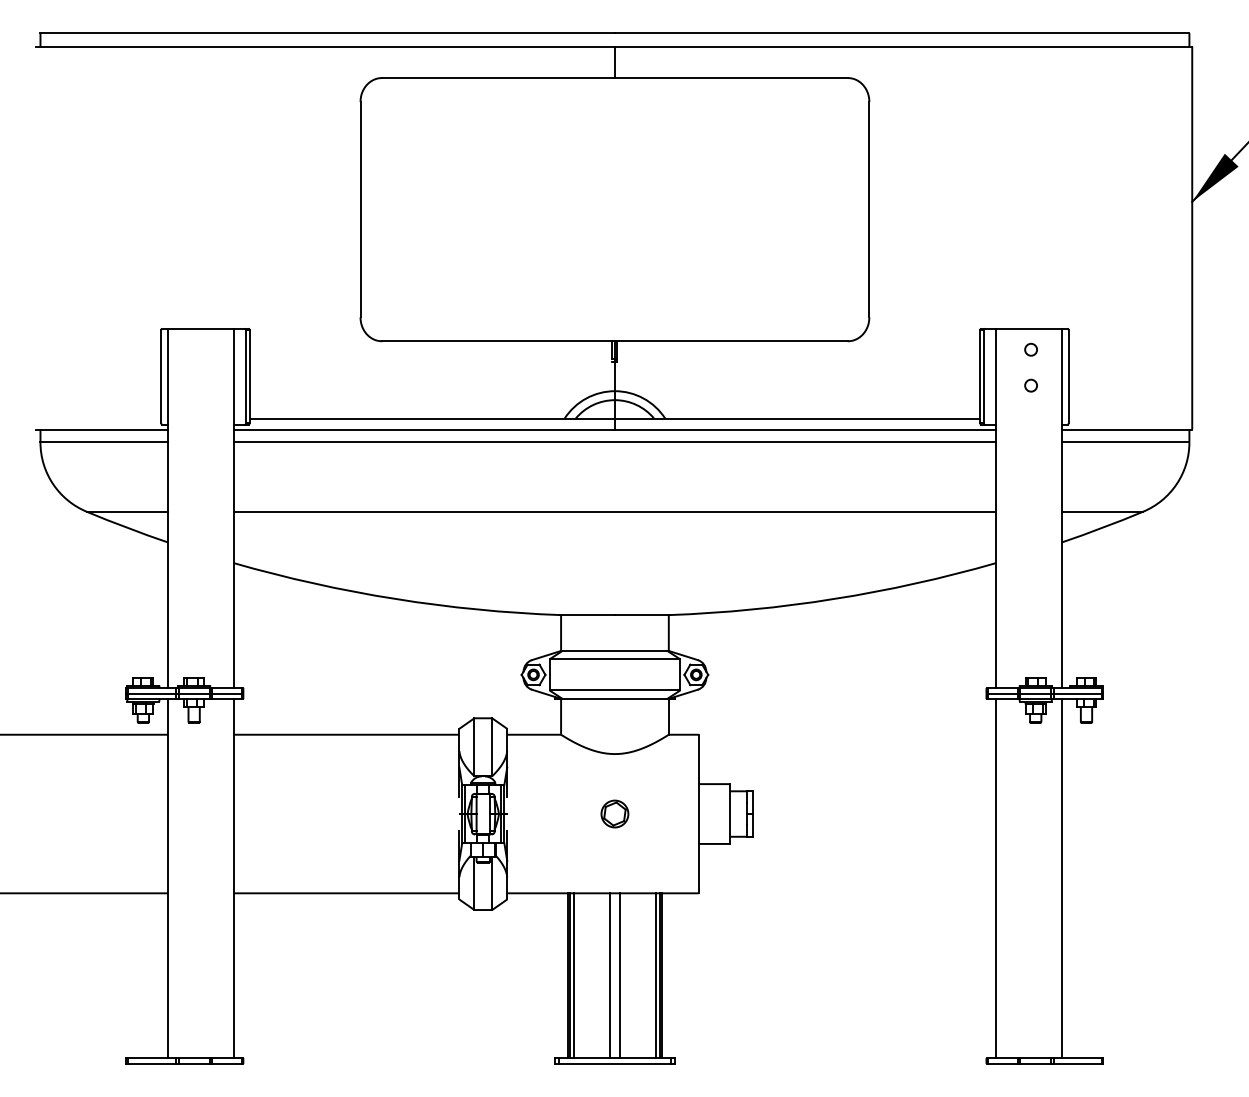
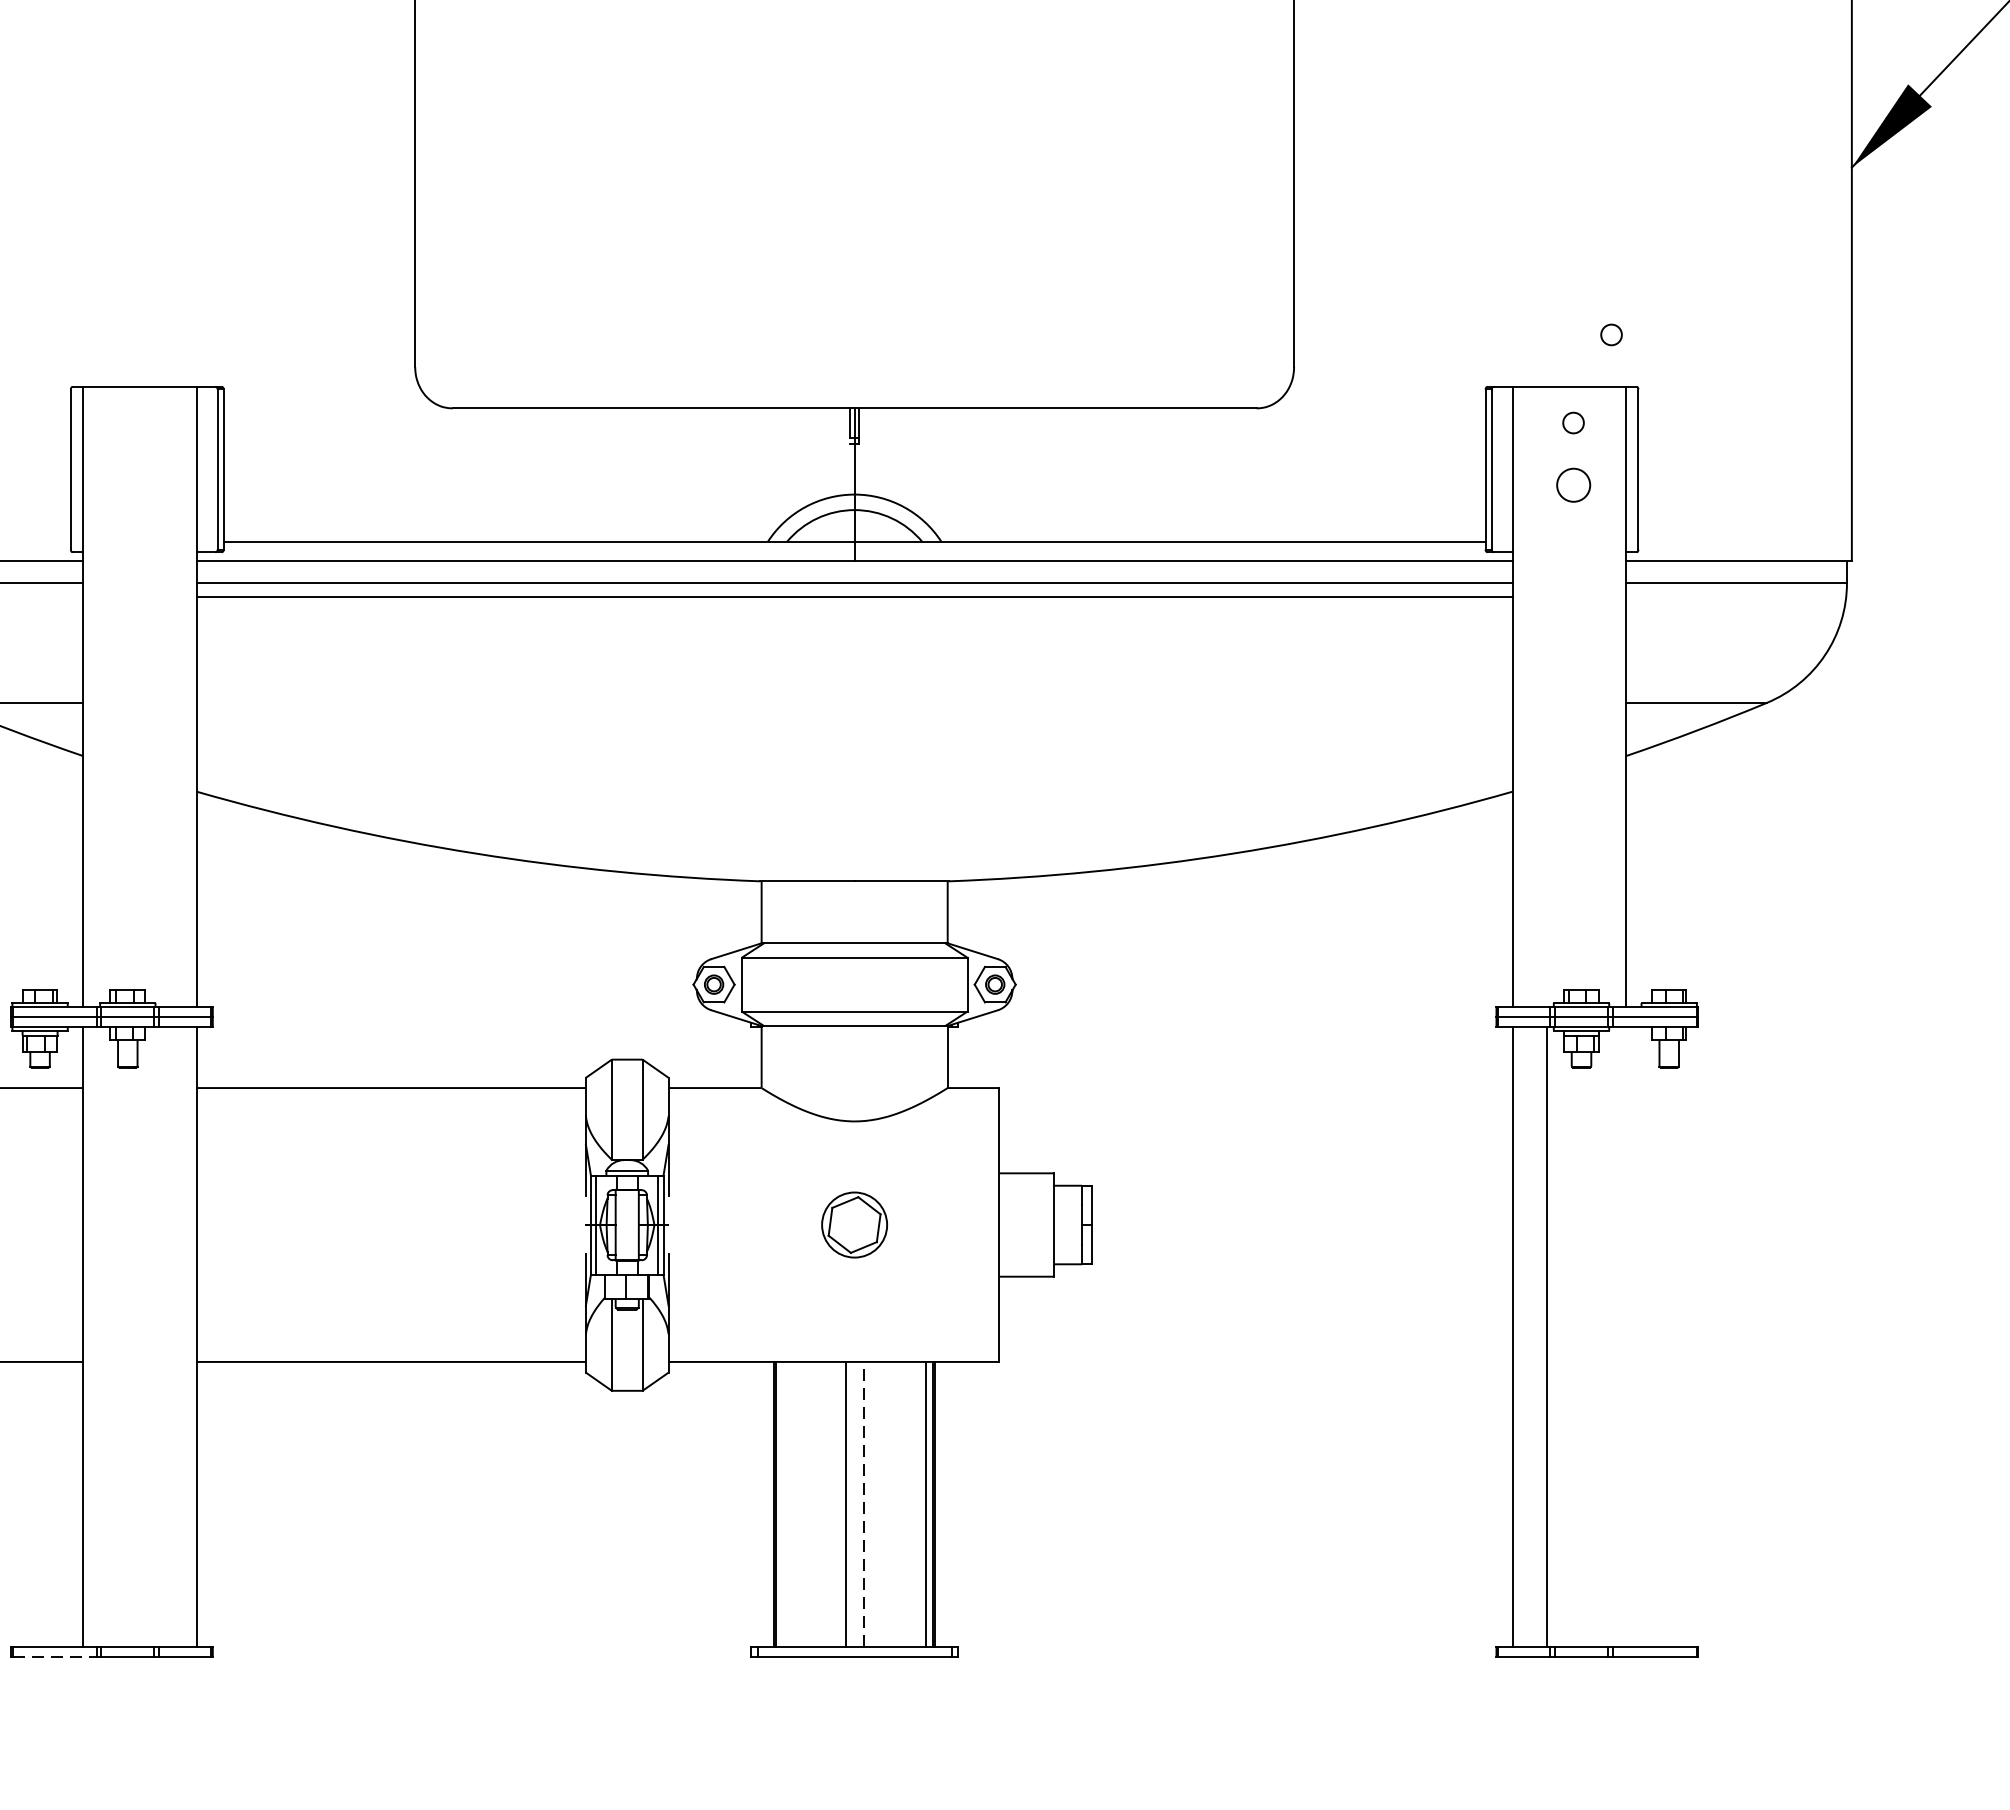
circle: (1052, 298) -> (1610, 334), added
circle: (1030, 385) -> (1572, 484), size x1.6
line: (614, 511) -> (853, 597), moved
part: (614, 813) -> (853, 1224), size x1.4
line: (1061, 878) -> (1546, 1336), moved
line: (573, 975) -> (783, 1503), removed
line: (620, 975) -> (864, 1503), solid -> dashed
line: (152, 1063) -> (55, 1655), solid -> dashed

